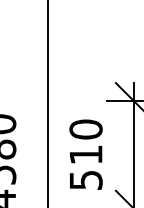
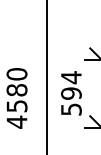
text: (86, 142) -> (71, 85), 510 -> 594

